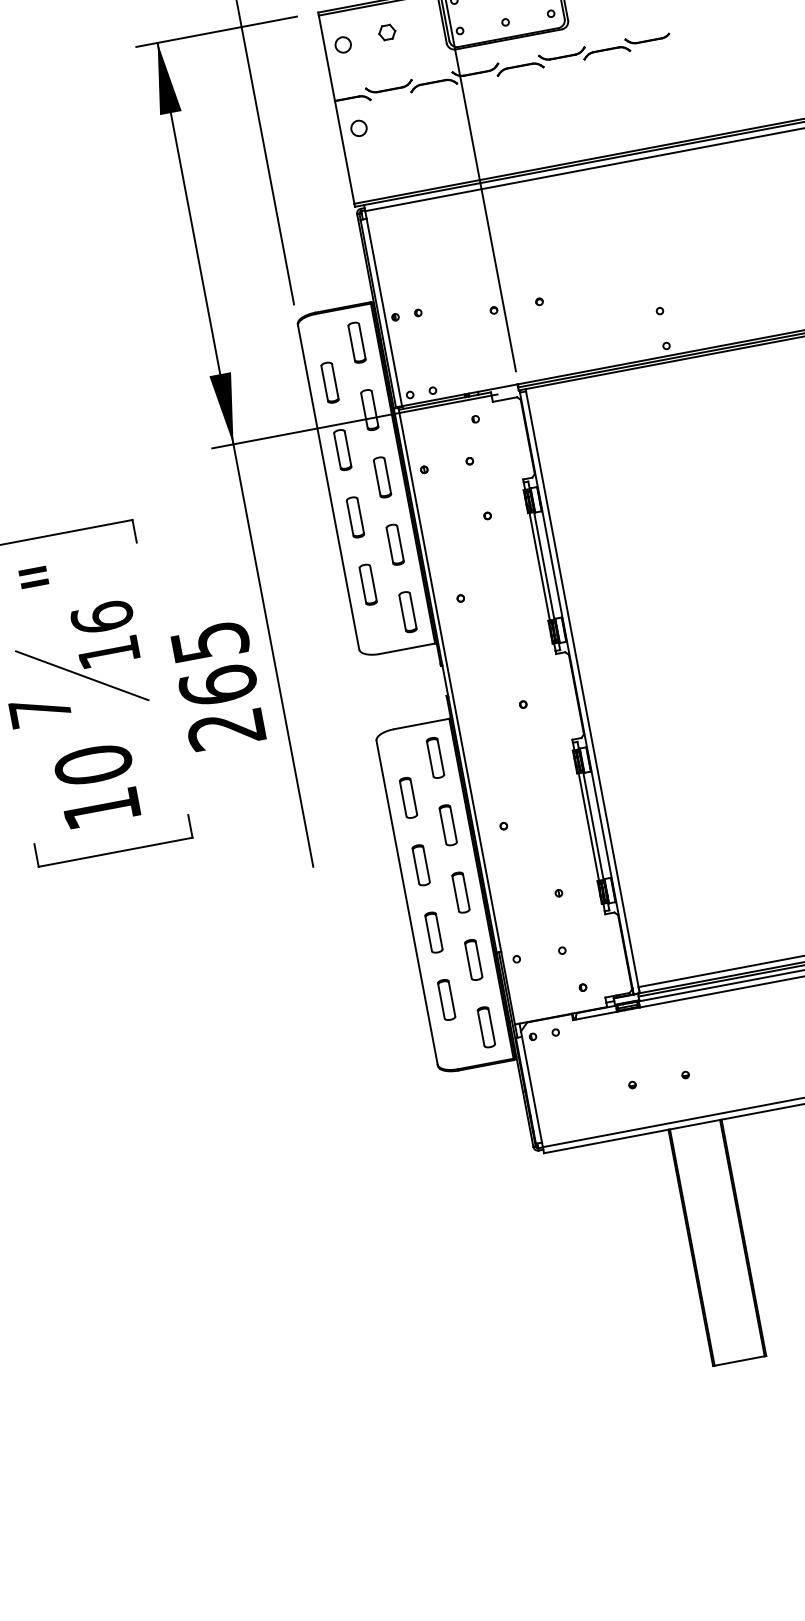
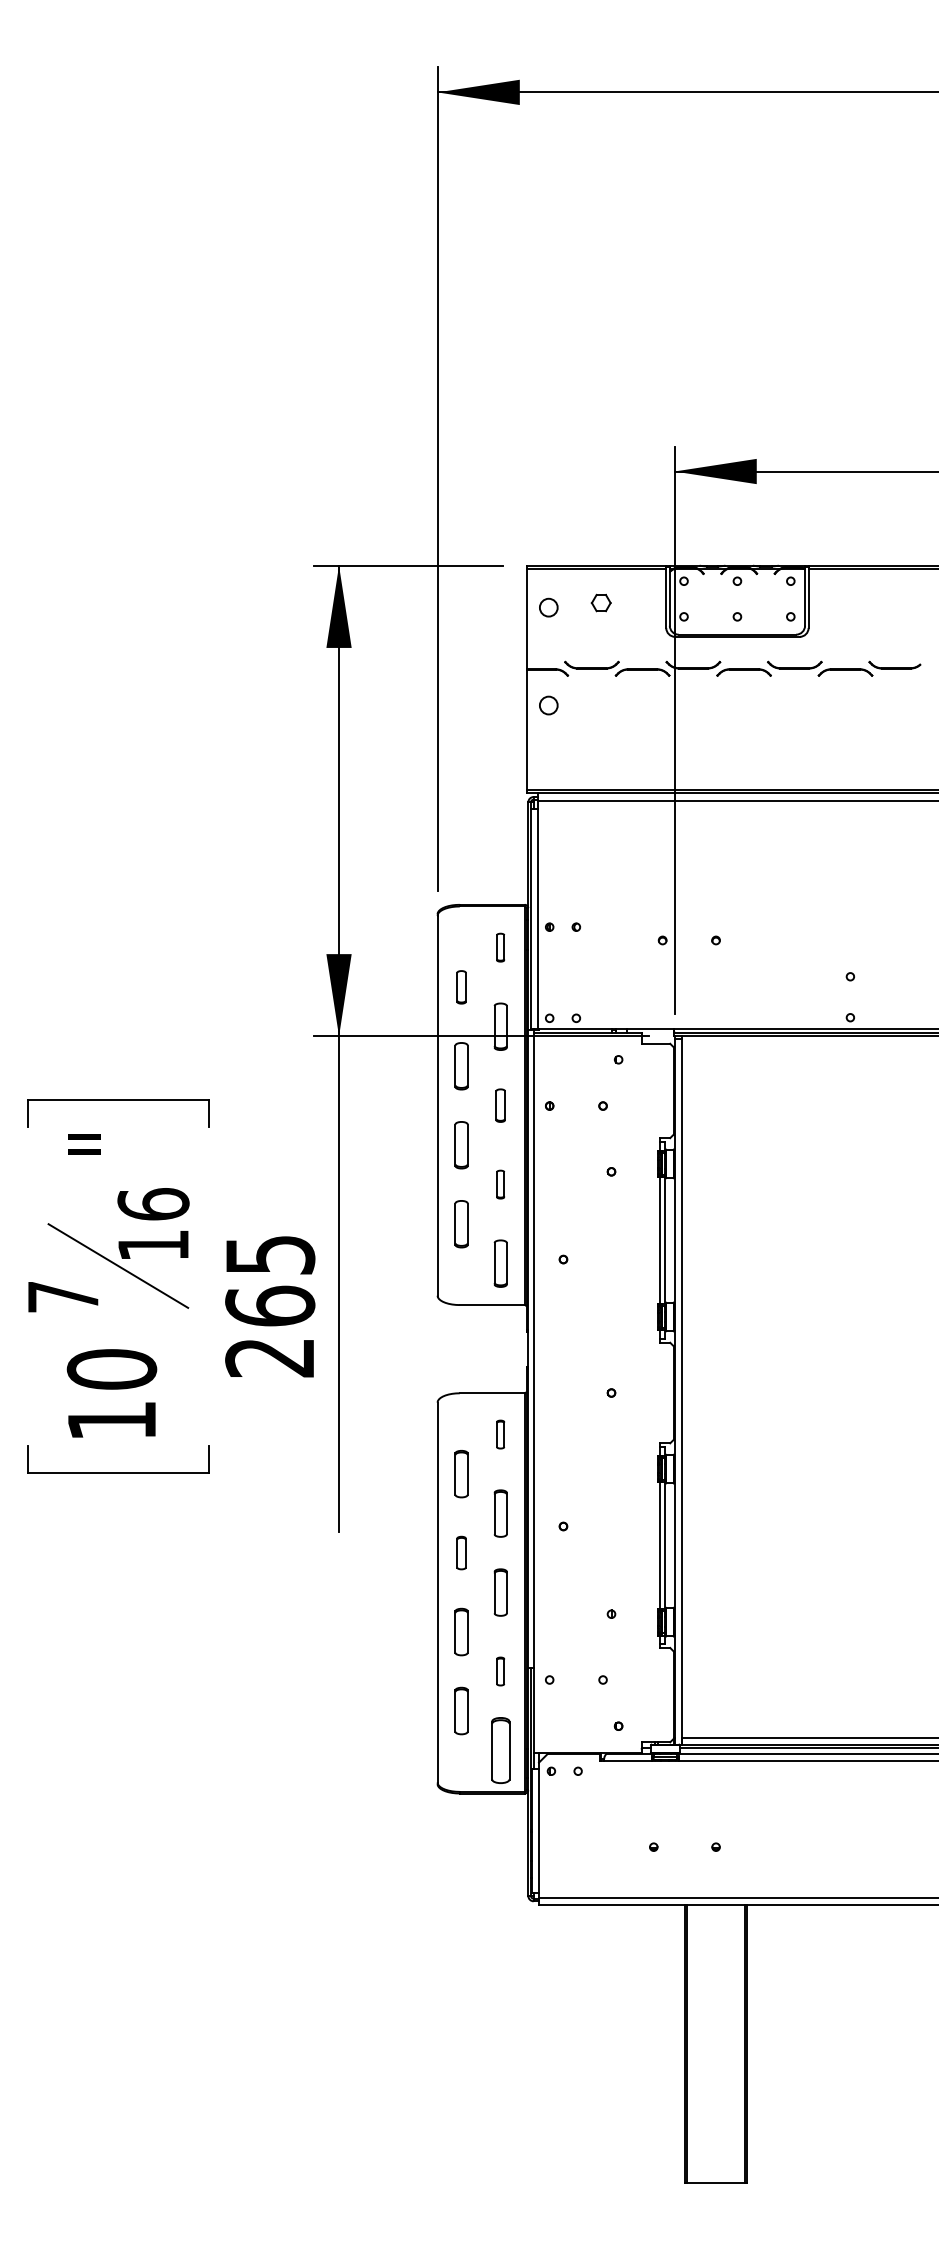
part: (356, 342) -> (500, 947), size x0.6
part: (330, 382) -> (461, 987), size x0.7
part: (382, 477) -> (500, 1105), size x0.7
part: (395, 544) -> (500, 1184), size x0.6
part: (435, 757) -> (500, 1434), size x0.6
part: (421, 864) -> (461, 1552), size x0.7
part: (473, 959) -> (500, 1671), size x0.6
part: (486, 1027) -> (500, 1750), size x1.4

